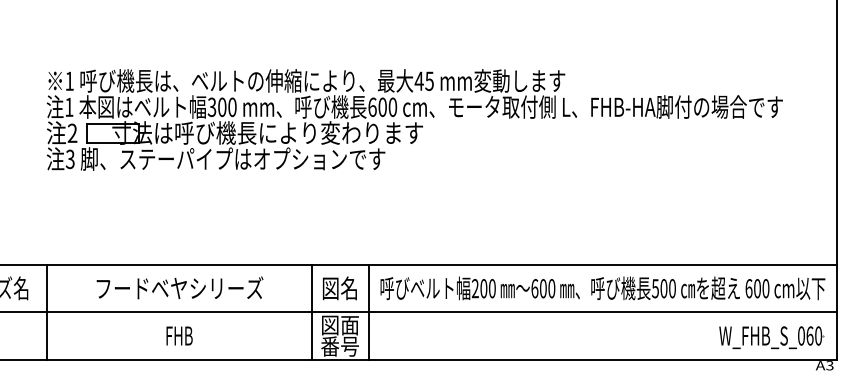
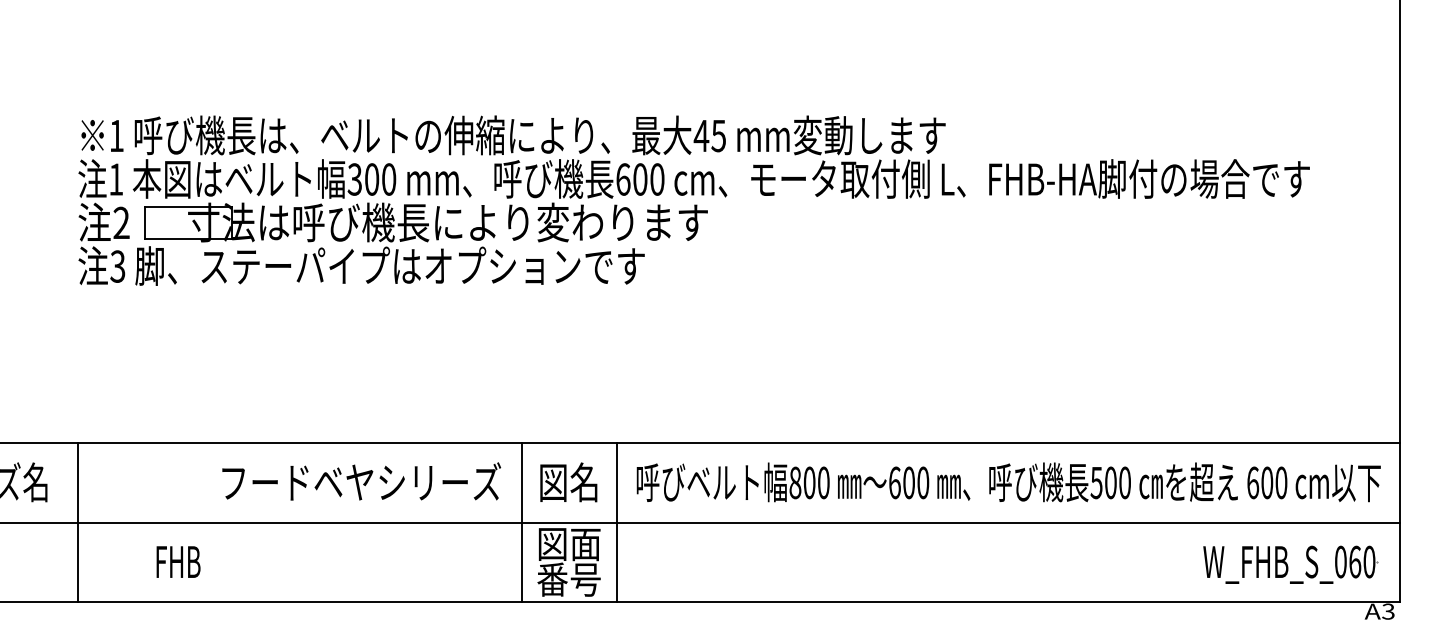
text: (179, 287) -> (360, 480), moved
text: (474, 288) -> (793, 482), 200 -> 800
text: (179, 335) -> (178, 561), moved

